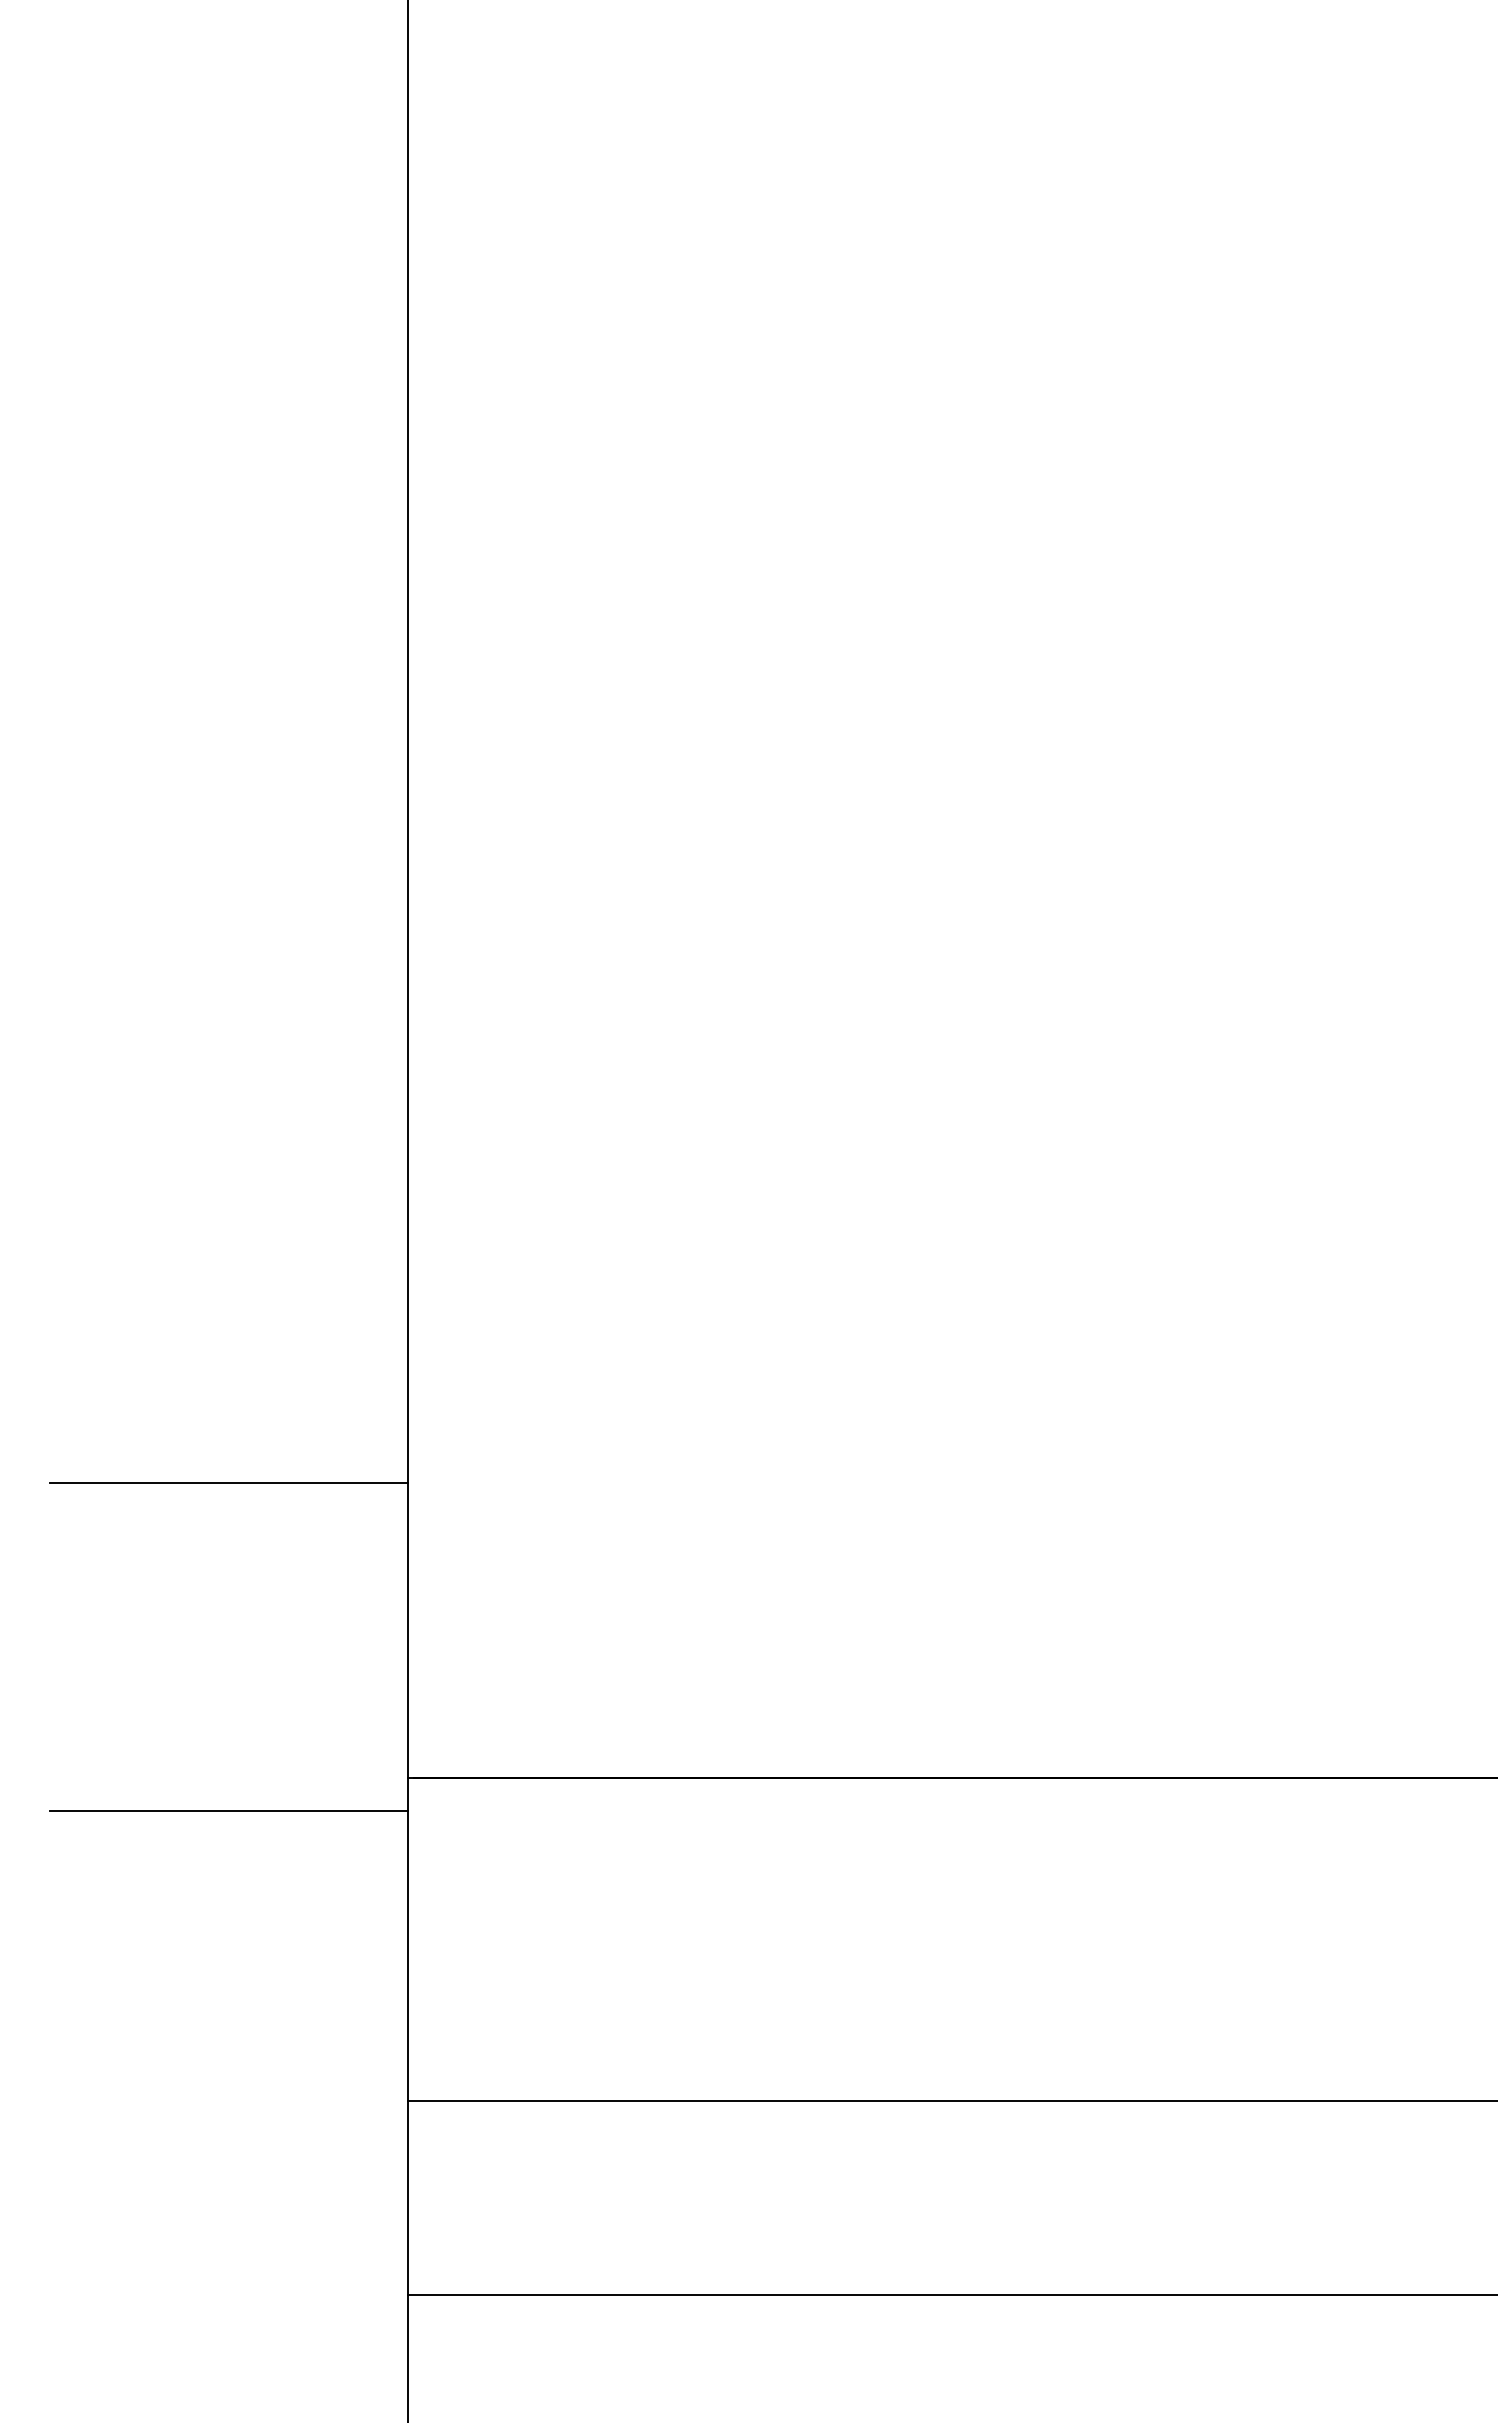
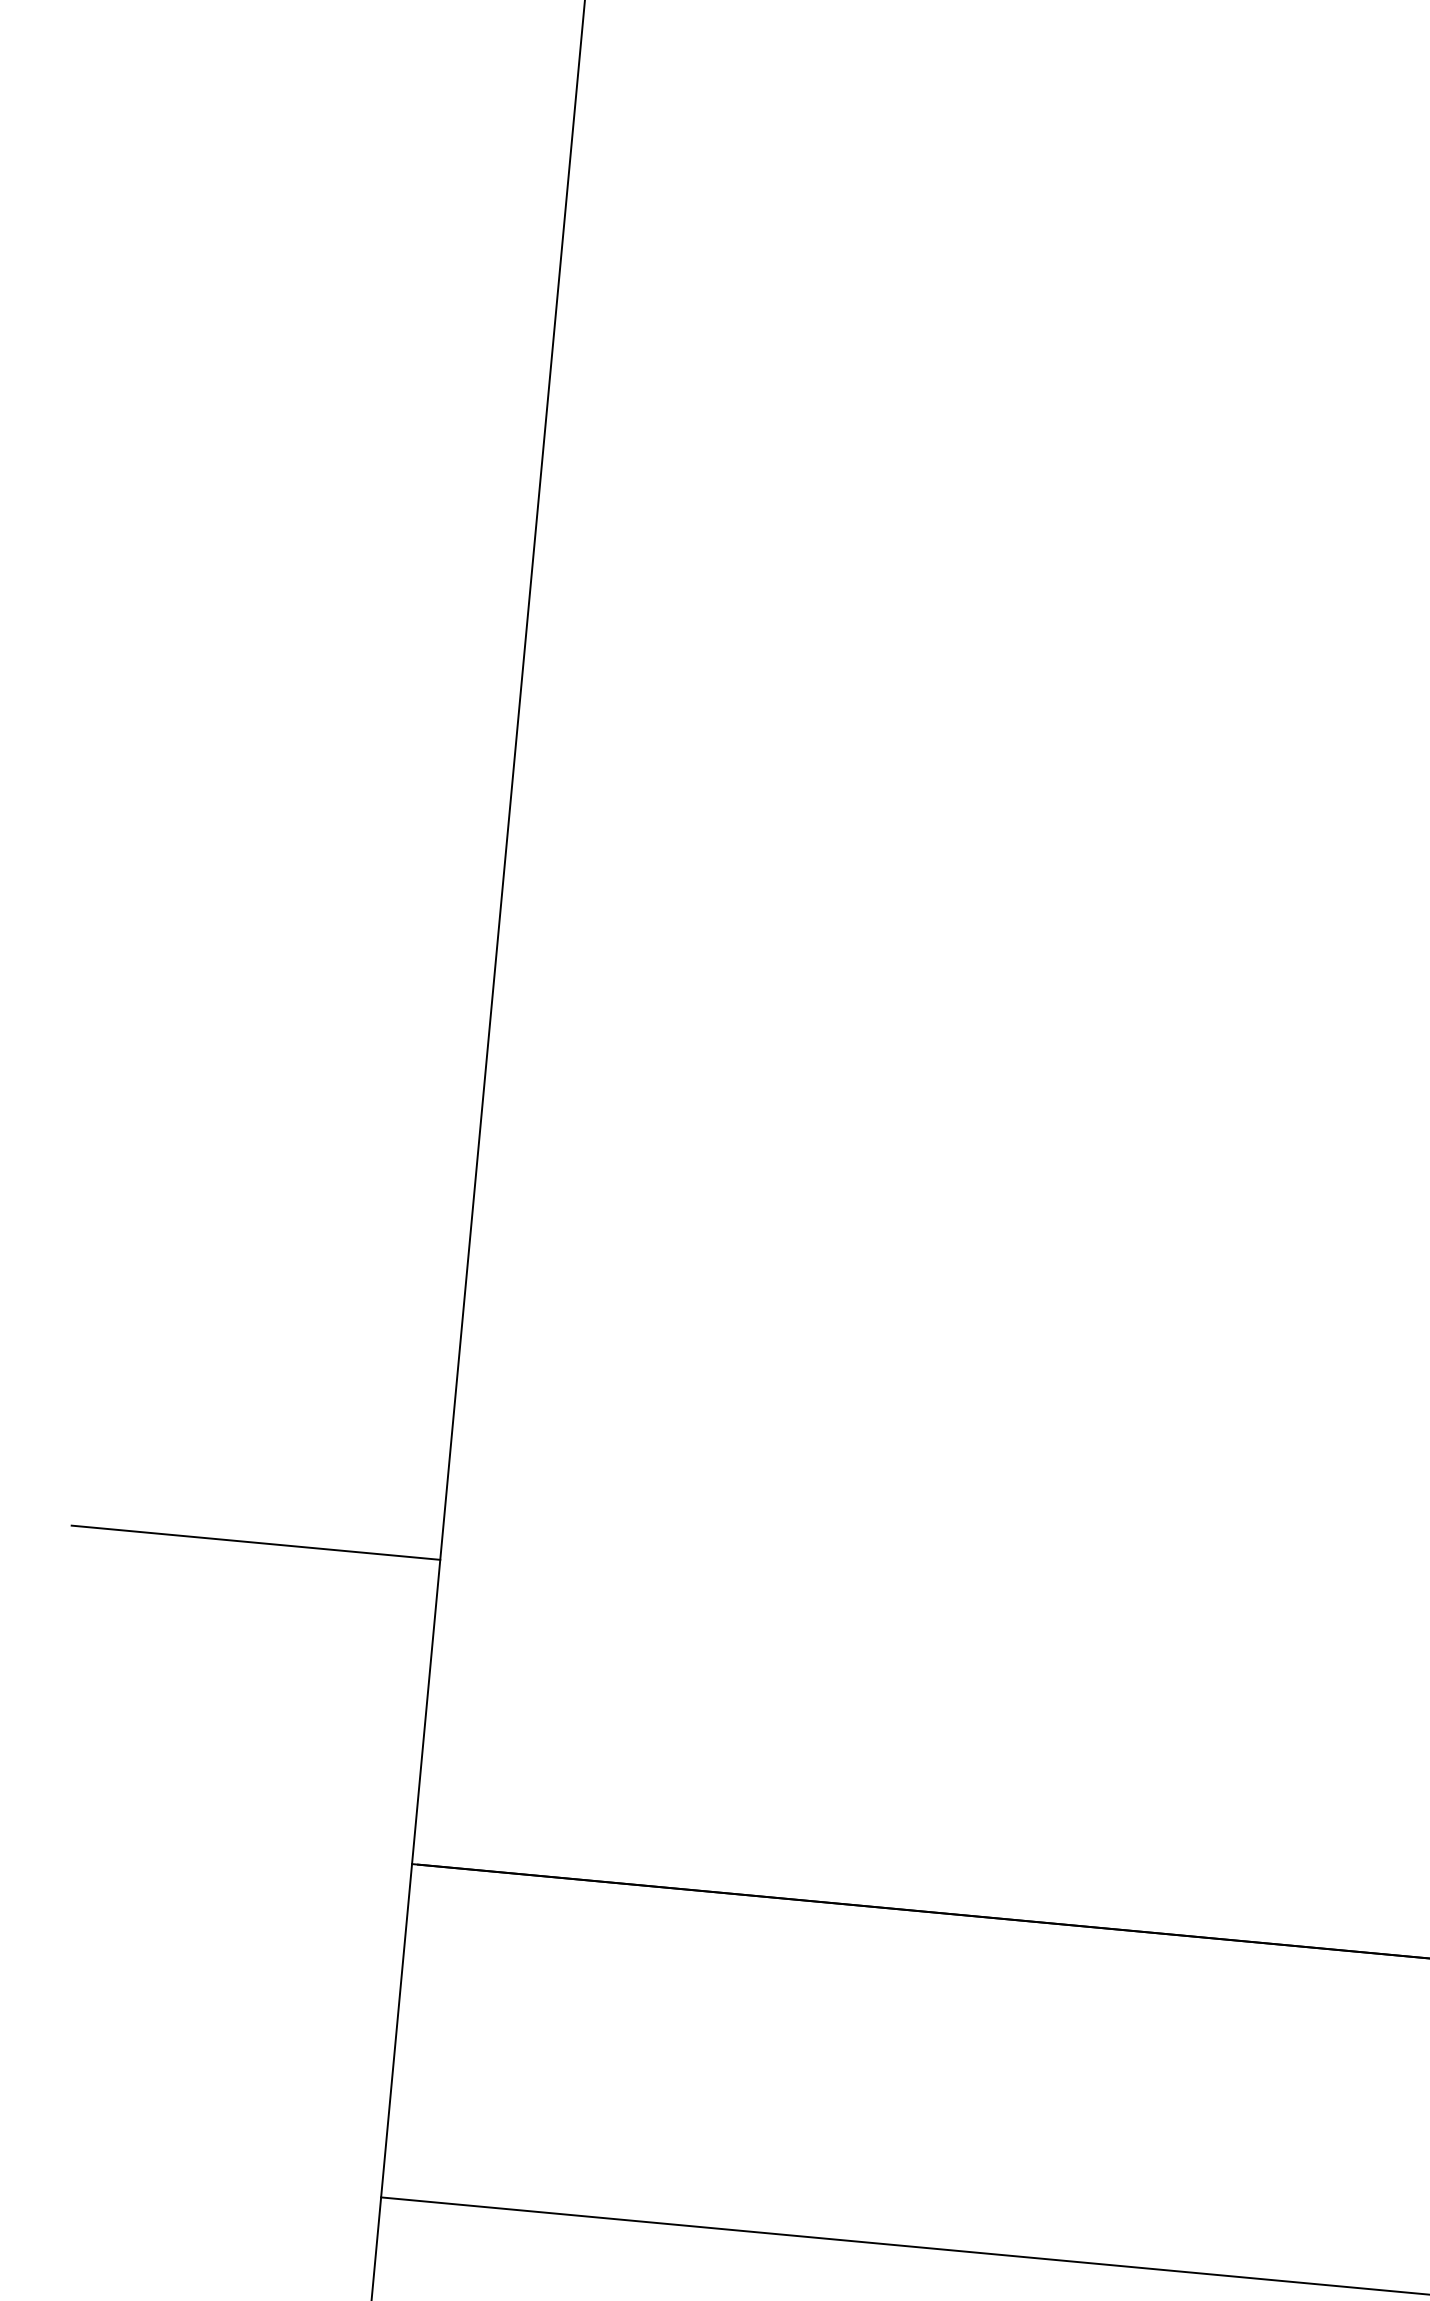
line: (228, 1811) -> (224, 1881), removed

